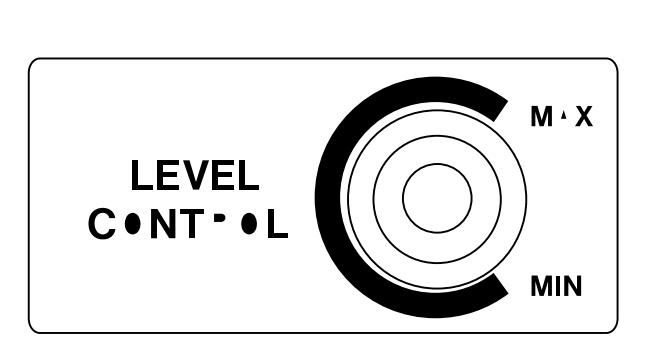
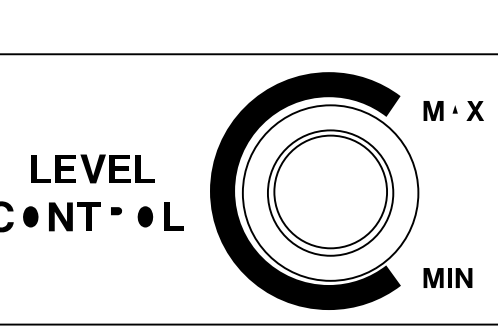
circle: (437, 198) -> (330, 192), size x1.67

